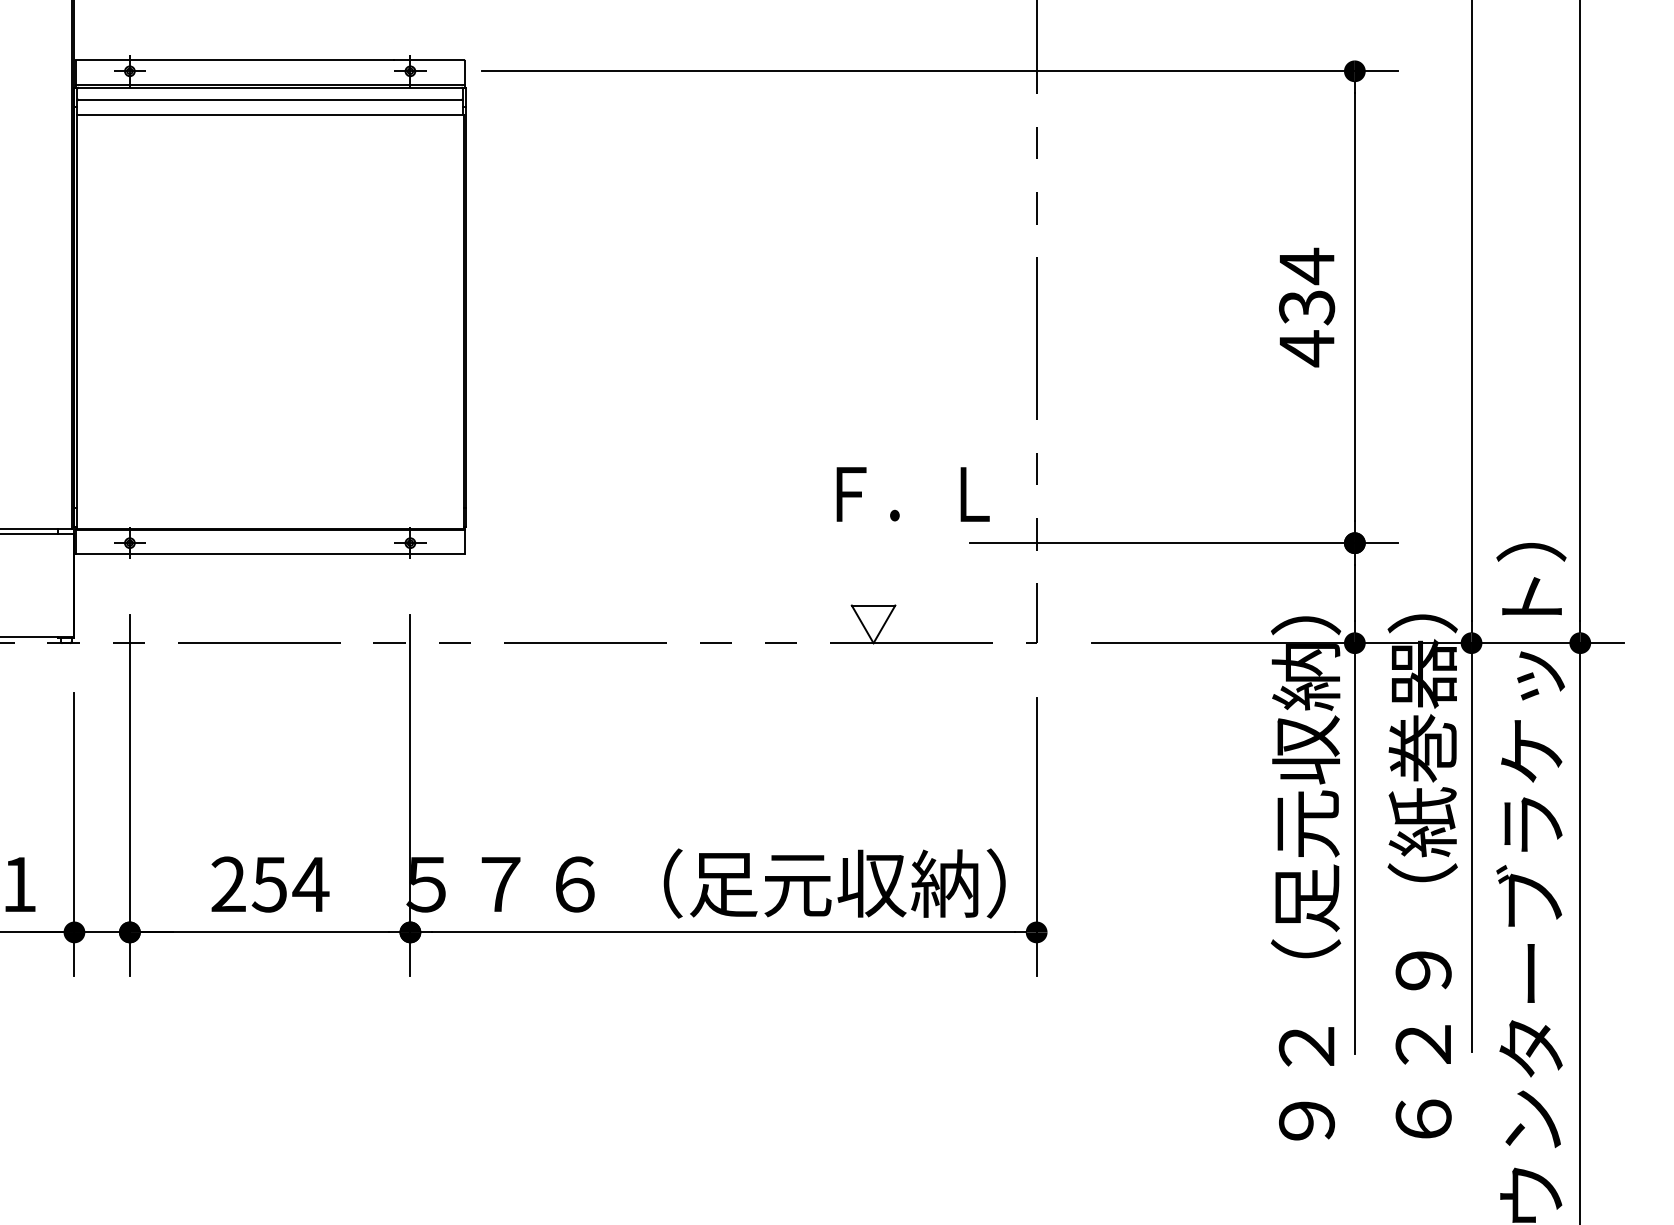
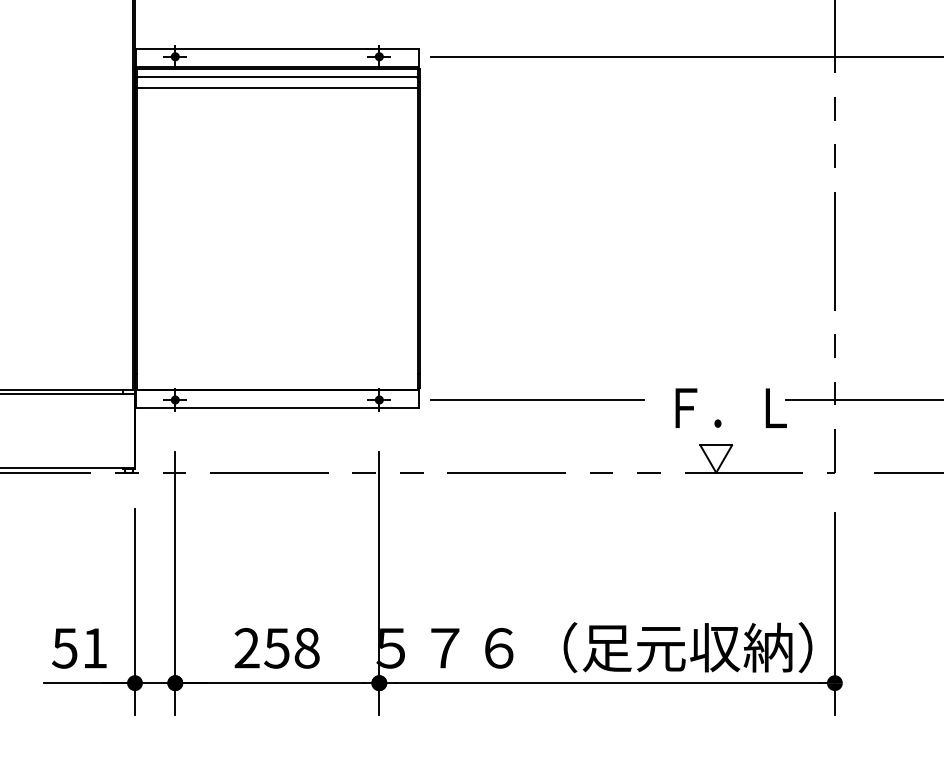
text: (912, 494) -> (730, 408), moved
line: (627, 543) -> (537, 400), added
text: (310, 884) -> (306, 648), 254 -> 258

